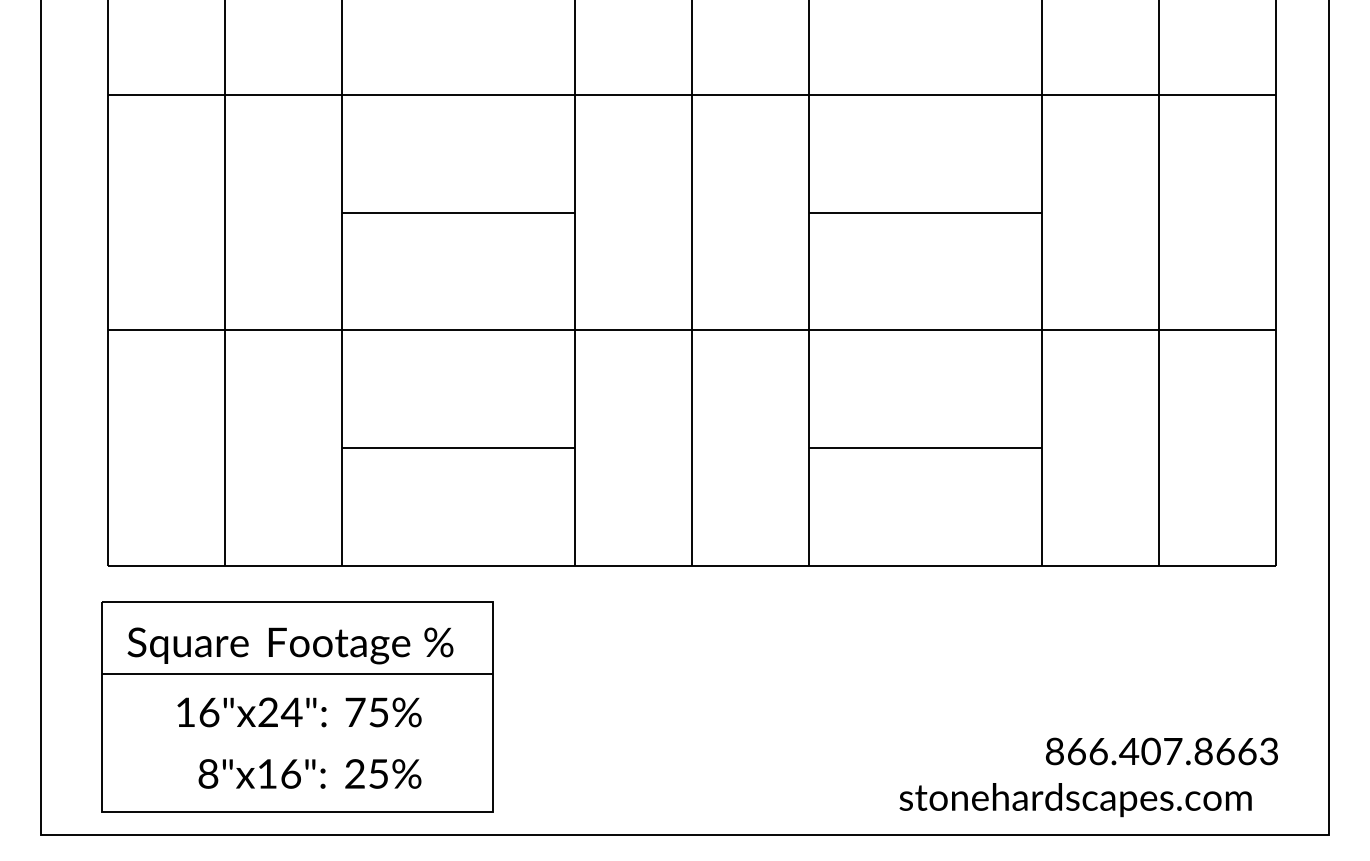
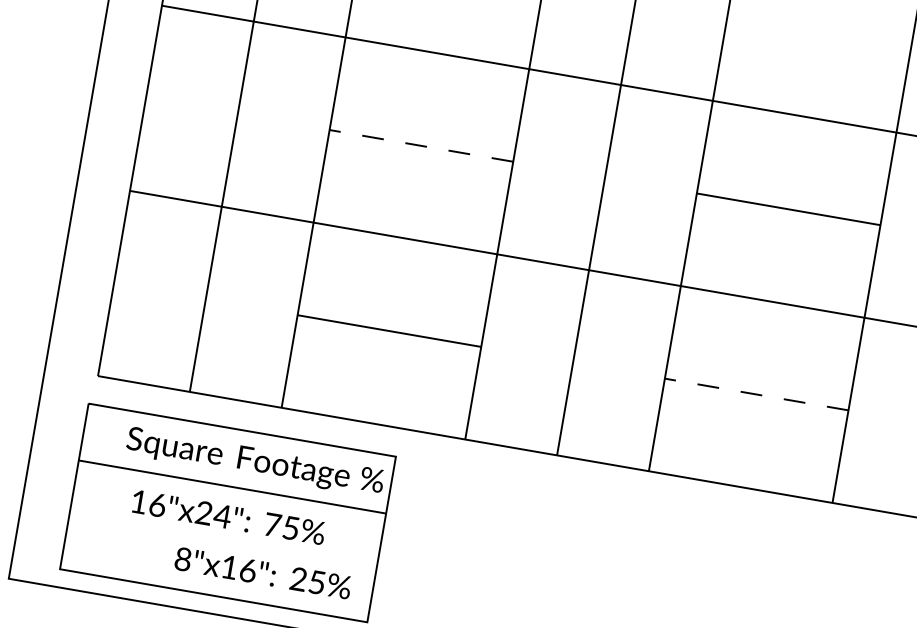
line: (458, 212) -> (421, 145), solid -> dashed
line: (925, 448) -> (756, 394), solid -> dashed
text: (290, 645) -> (255, 462), moved
text: (309, 773) -> (262, 572), moved

